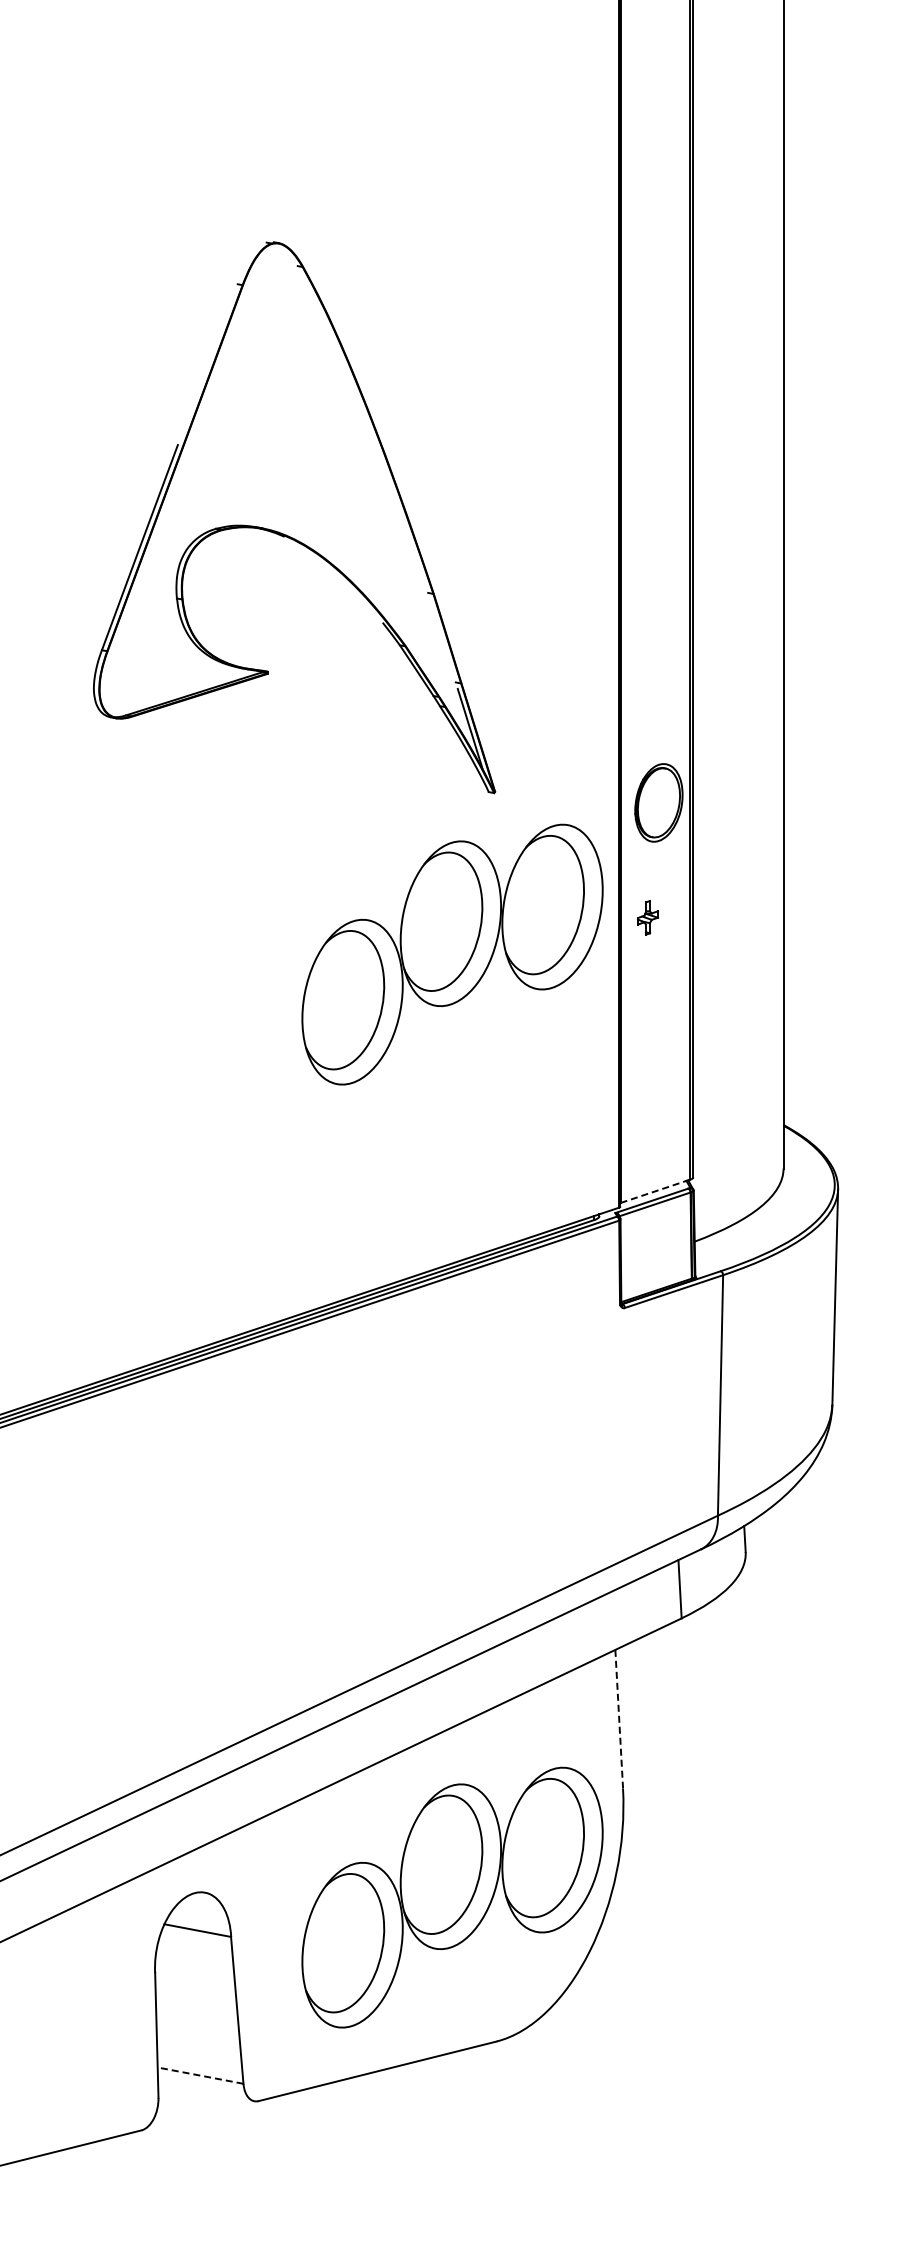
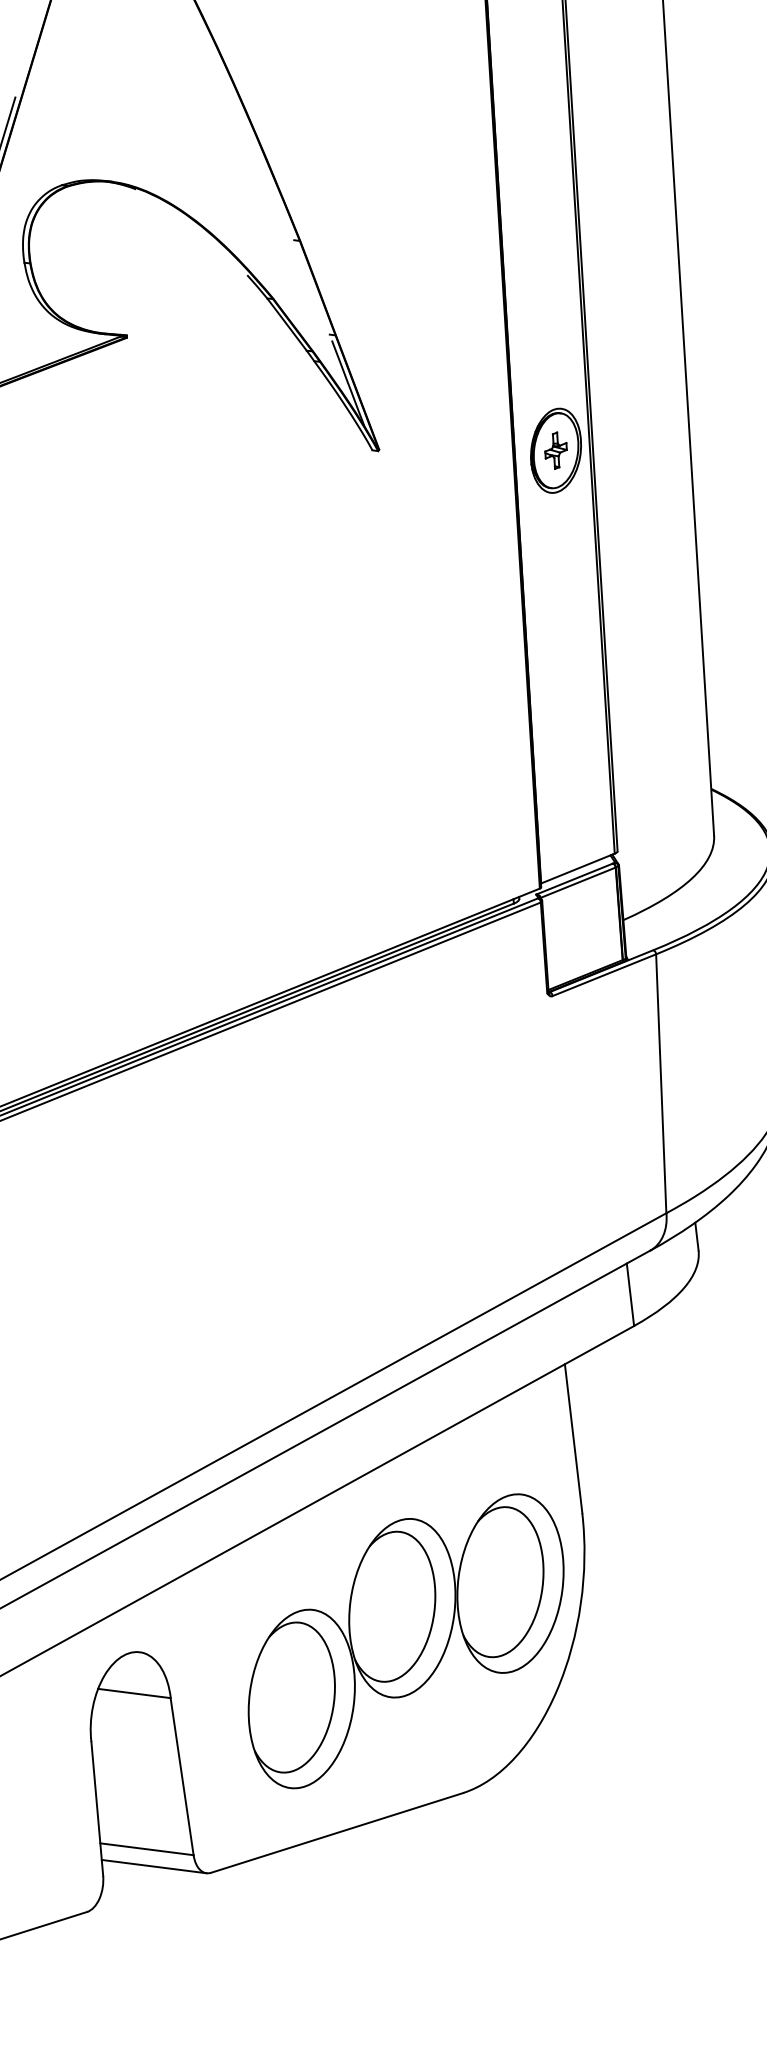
part: (647, 917) -> (555, 450), moved
part: (452, 954) -> (344, 627), removed
line: (655, 1191) -> (577, 868), dashed -> solid
line: (619, 1719) -> (573, 1438), dashed -> solid
line: (200, 2075) -> (146, 1849), dashed -> solid
line: (206, 2092) -> (154, 1866), added

